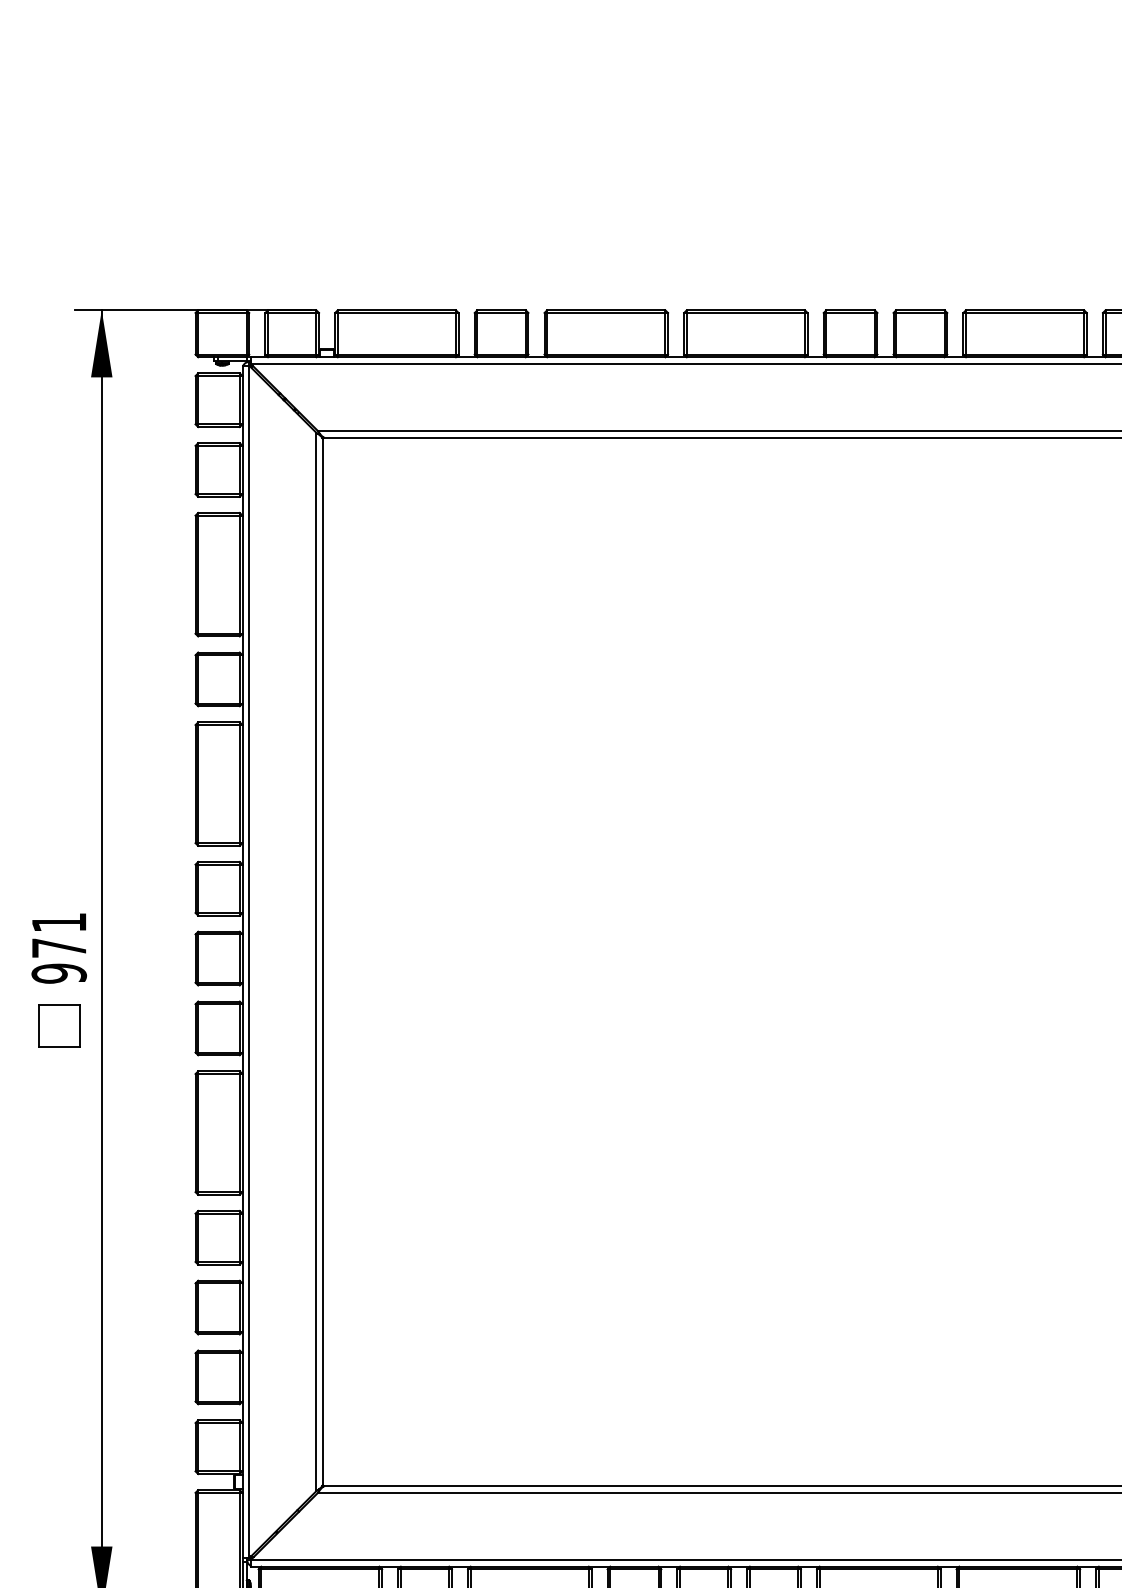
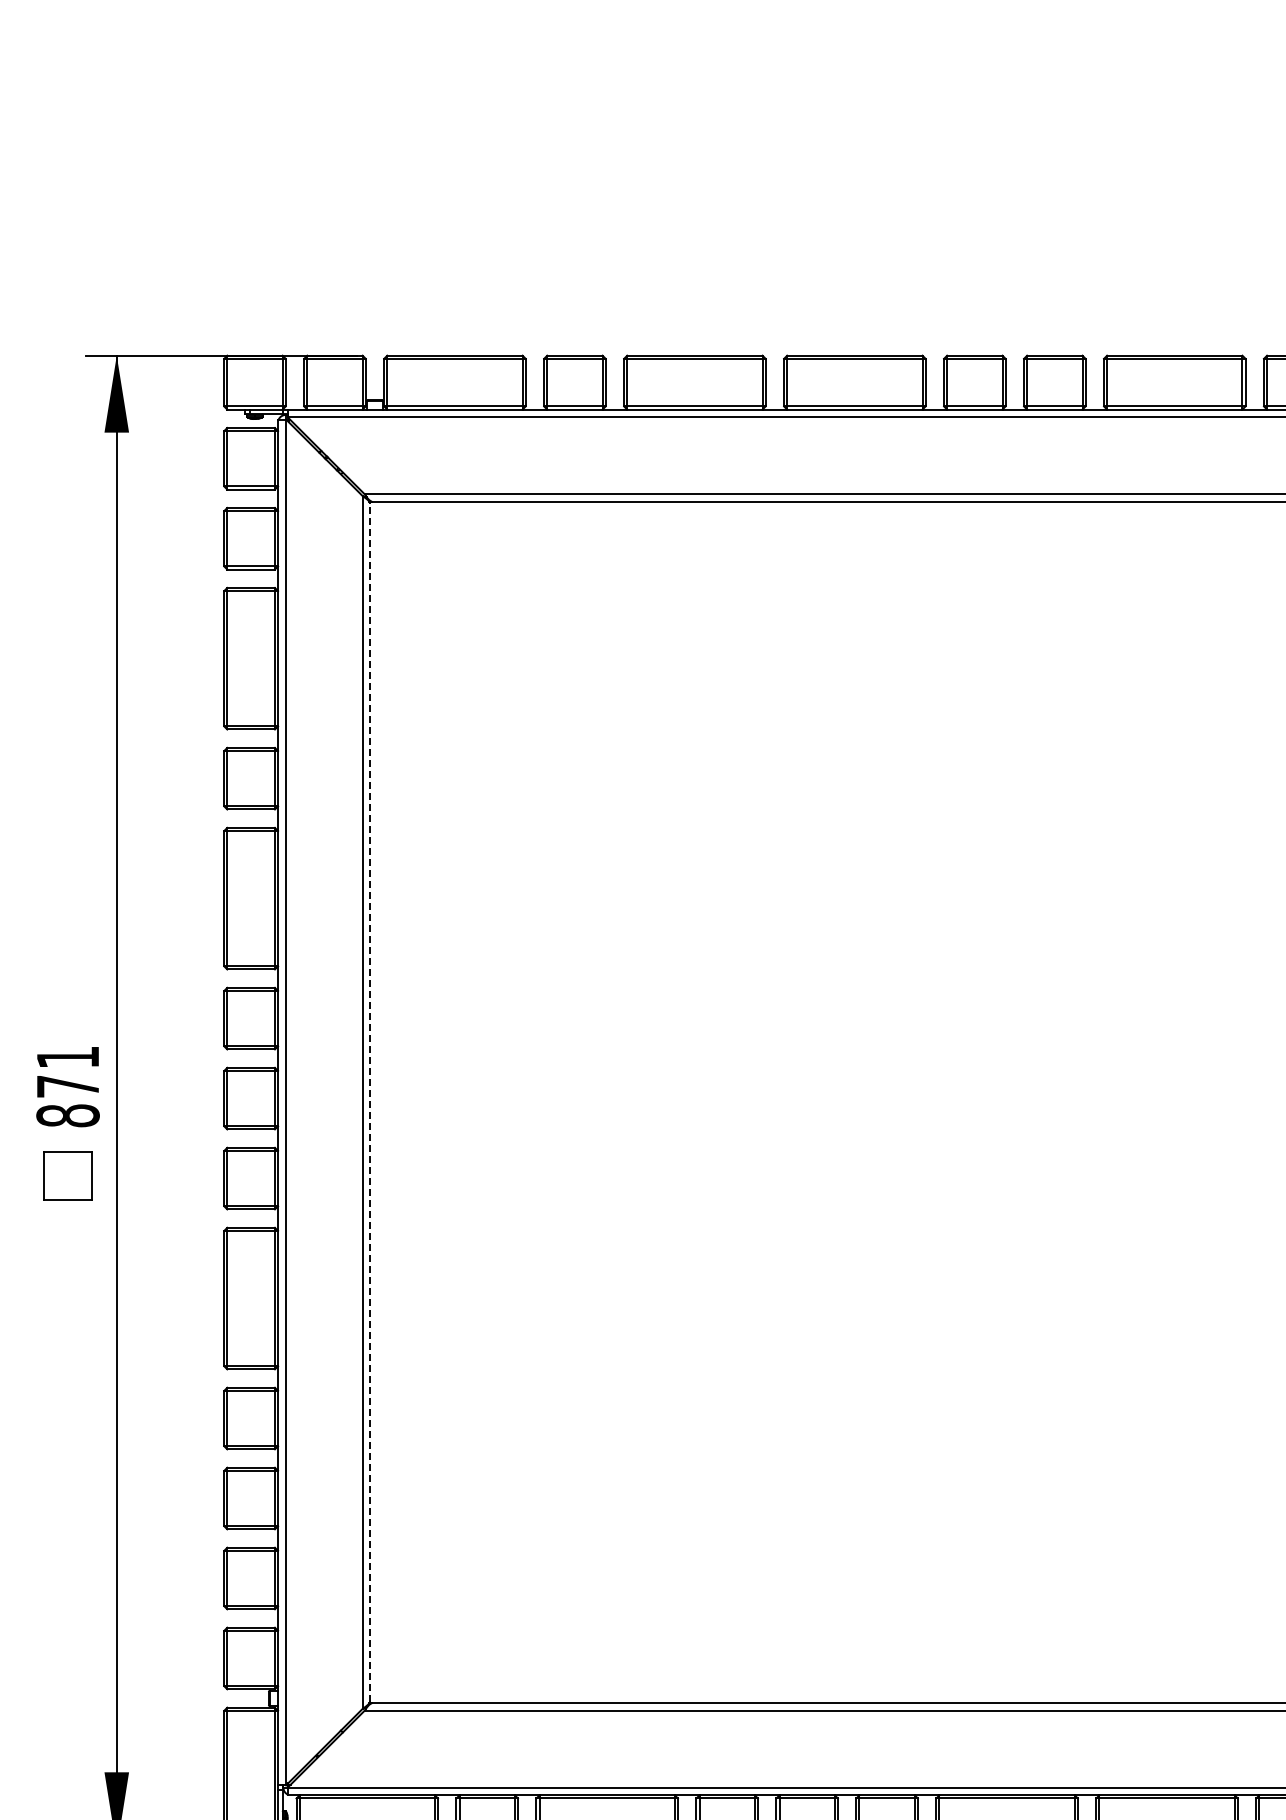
line: (323, 961) -> (370, 1101), solid -> dashed
text: (58, 973) -> (67, 1115), 971 -> 871

